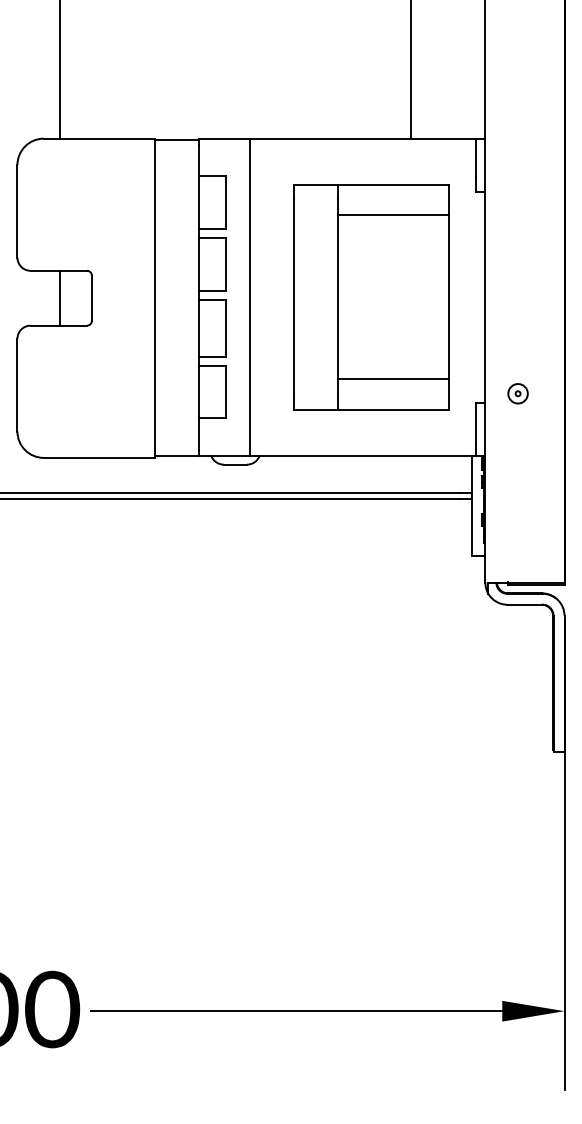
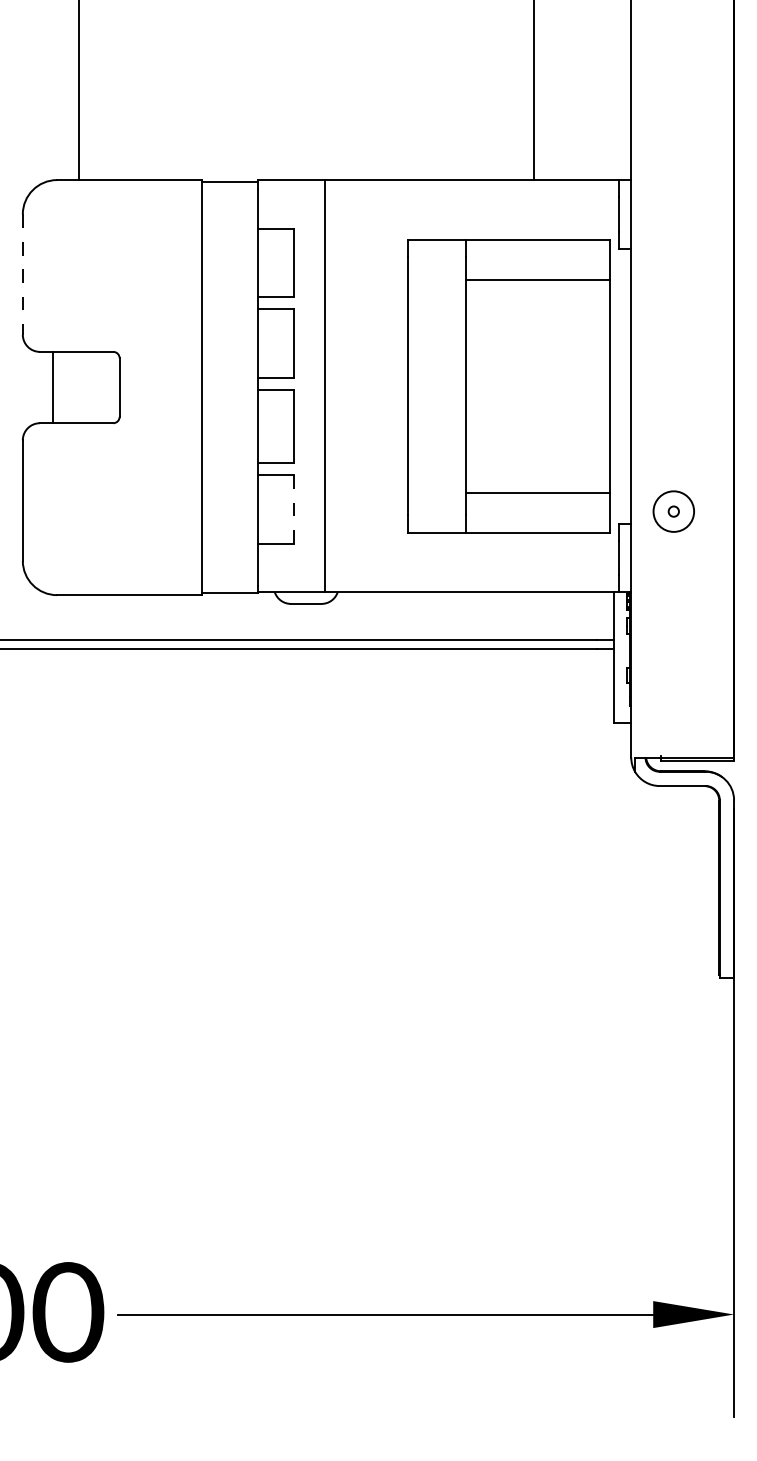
line: (17, 211) -> (22, 274), solid -> dashed
line: (60, 297) -> (52, 386), moved
part: (371, 297) -> (509, 386), moved
line: (226, 392) -> (294, 510), solid -> dashed
part: (517, 393) -> (672, 511), size x1.6

